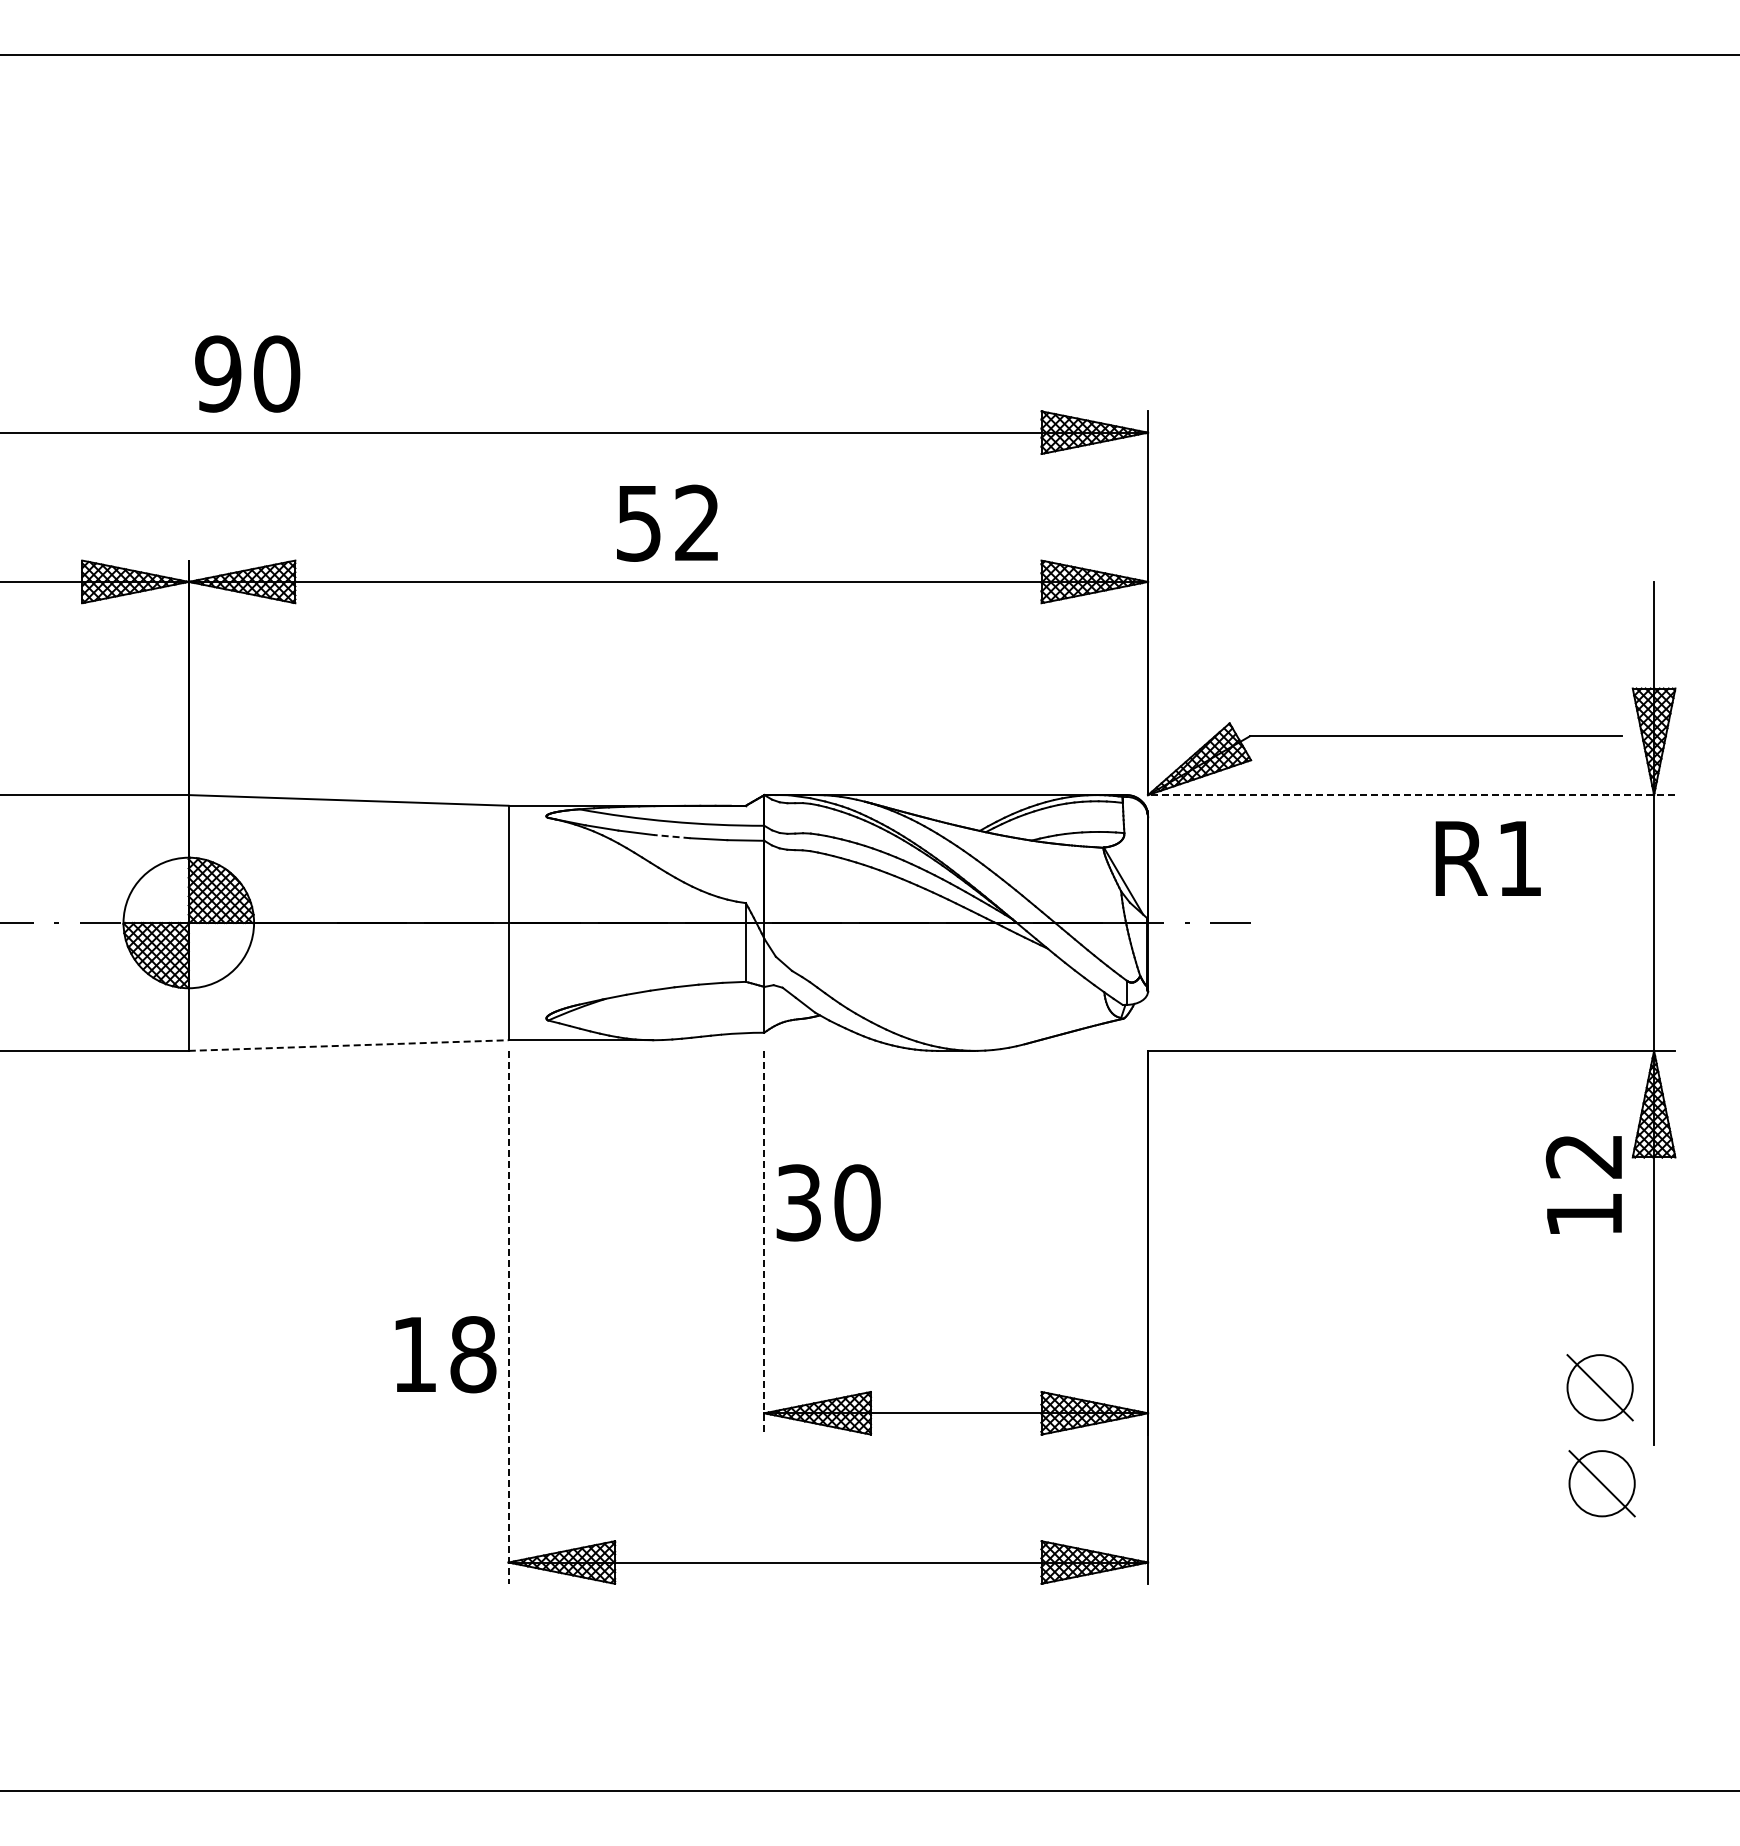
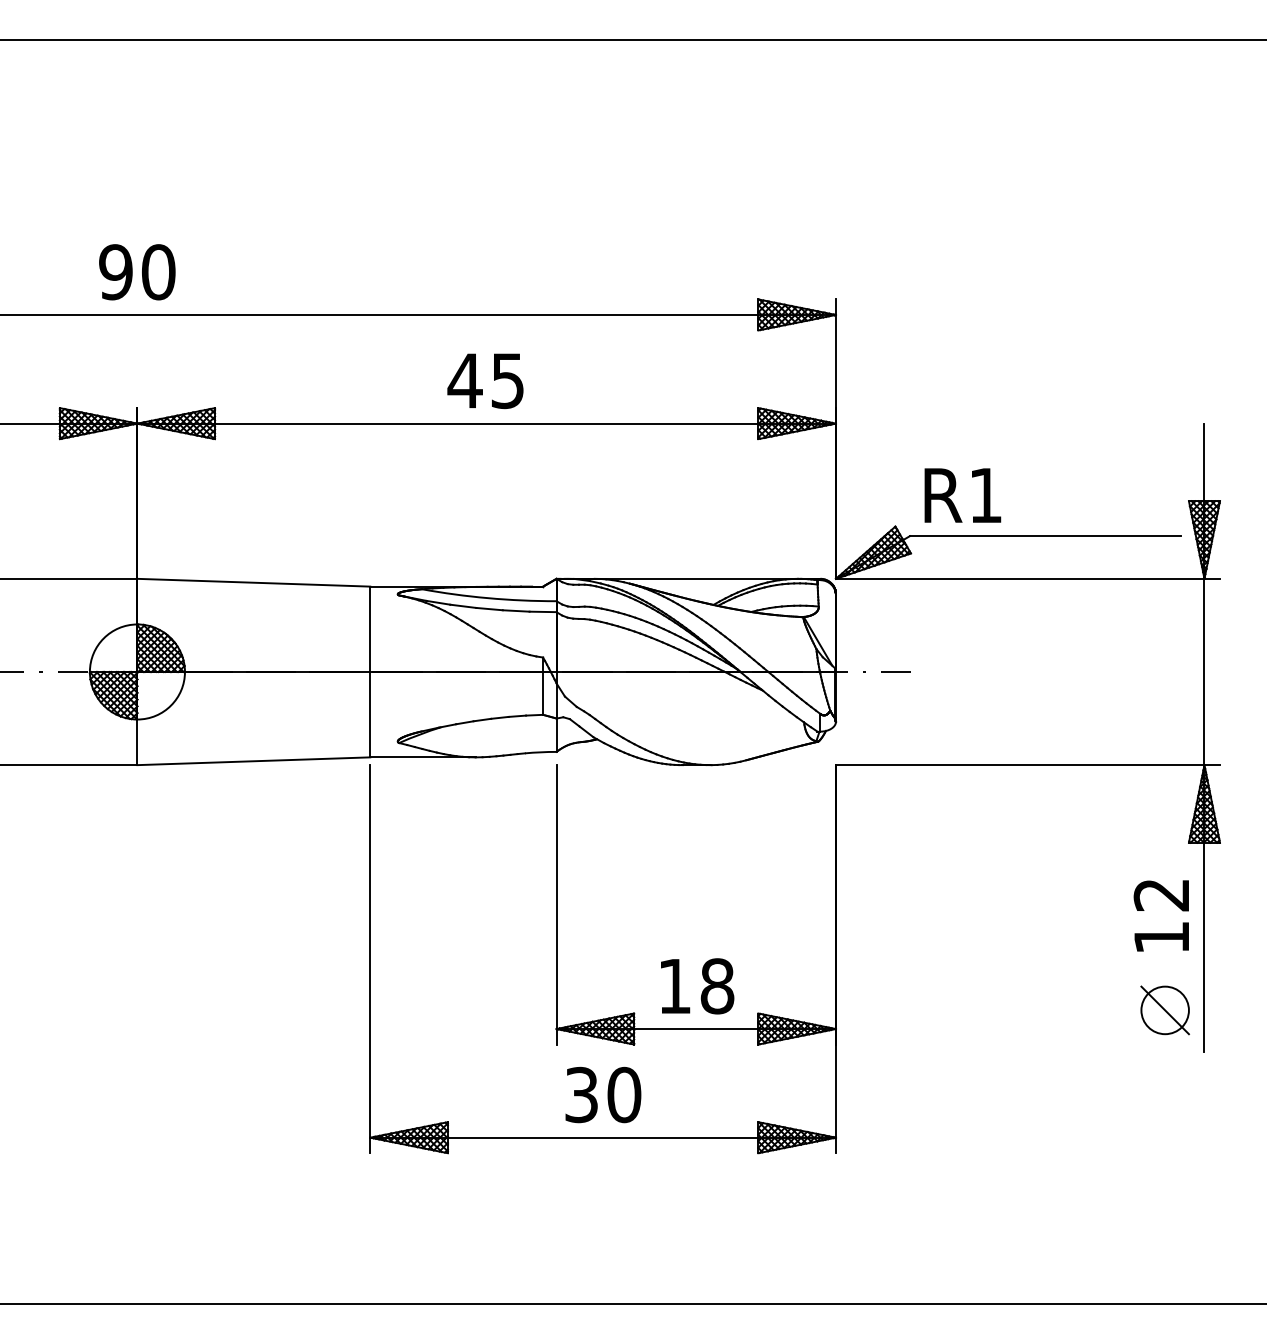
text: (247, 373) -> (137, 271), moved
text: (666, 522) -> (485, 380), 52 -> 45
line: (1411, 795) -> (1027, 579), dashed -> solid
line: (671, 836) -> (488, 609), dashed -> solid
text: (1487, 858) -> (962, 495), moved
line: (348, 1045) -> (253, 761), dashed -> solid
text: (1583, 1184) -> (1161, 915), moved
text: (828, 1202) -> (603, 1094), moved
line: (764, 1242) -> (556, 904), dashed -> solid
line: (508, 1317) -> (370, 959), dashed -> solid
text: (445, 1354) -> (697, 986), moved
part: (1601, 1483) -> (1166, 1080), removed

